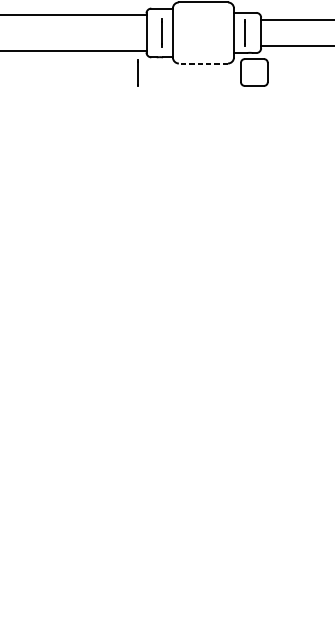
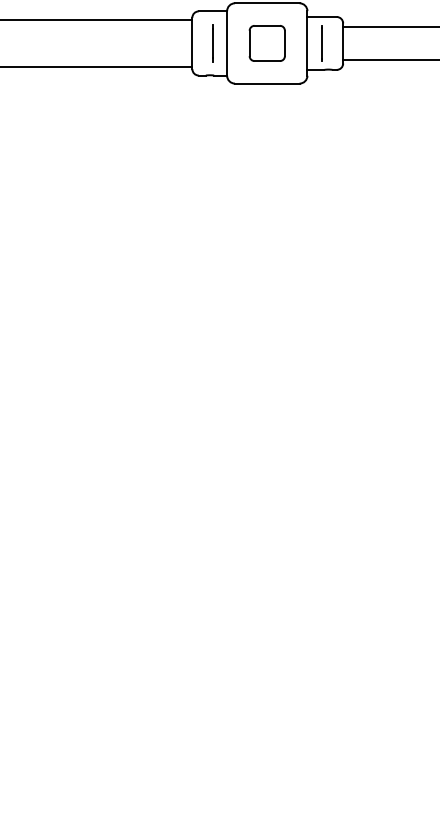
line: (202, 63) -> (266, 83), dashed -> solid
part: (253, 72) -> (266, 43), moved
line: (138, 73) -> (181, 96), removed

